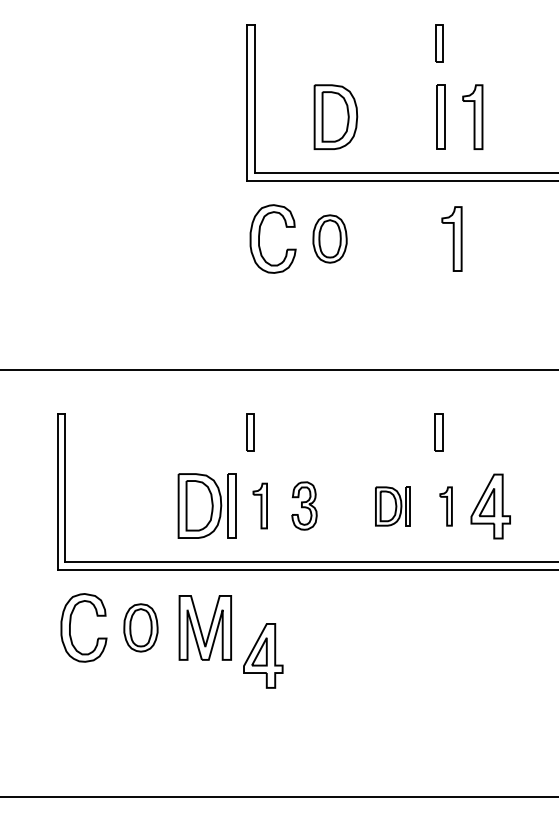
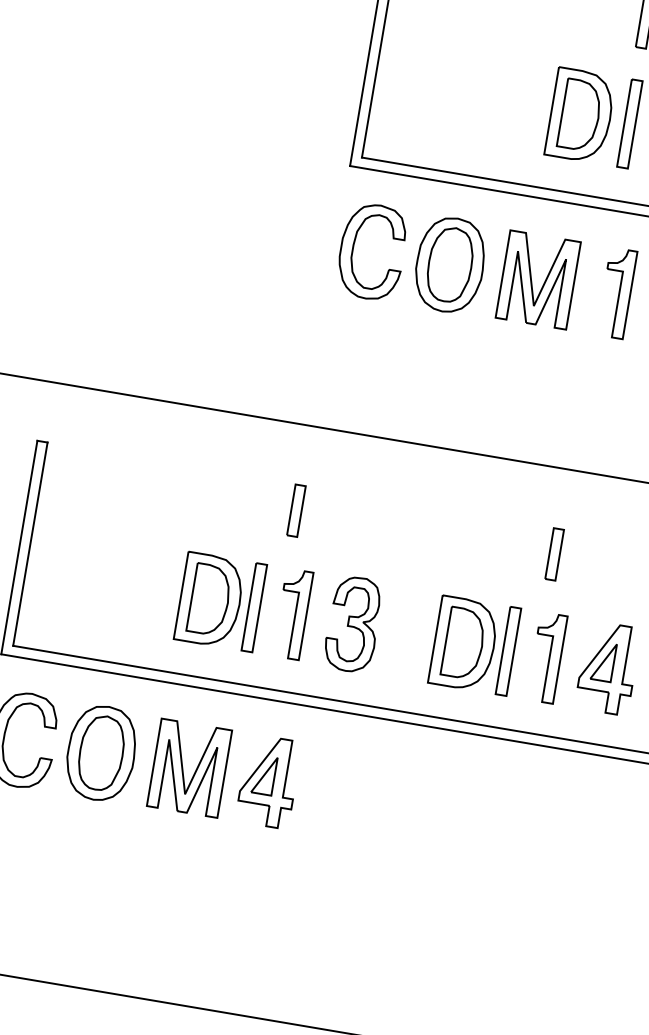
part: (335, 116) -> (580, 114), moved
part: (329, 238) -> (449, 264), size x1.43
part: (394, 238) -> (538, 279), added
part: (259, 505) -> (291, 613), size x1.43
part: (304, 505) -> (353, 623), size x1.43
part: (392, 506) -> (473, 645), size x1.67
part: (445, 506) -> (546, 657), size x1.67
part: (140, 627) -> (100, 752), size x1.43
part: (263, 655) -> (269, 781), moved

